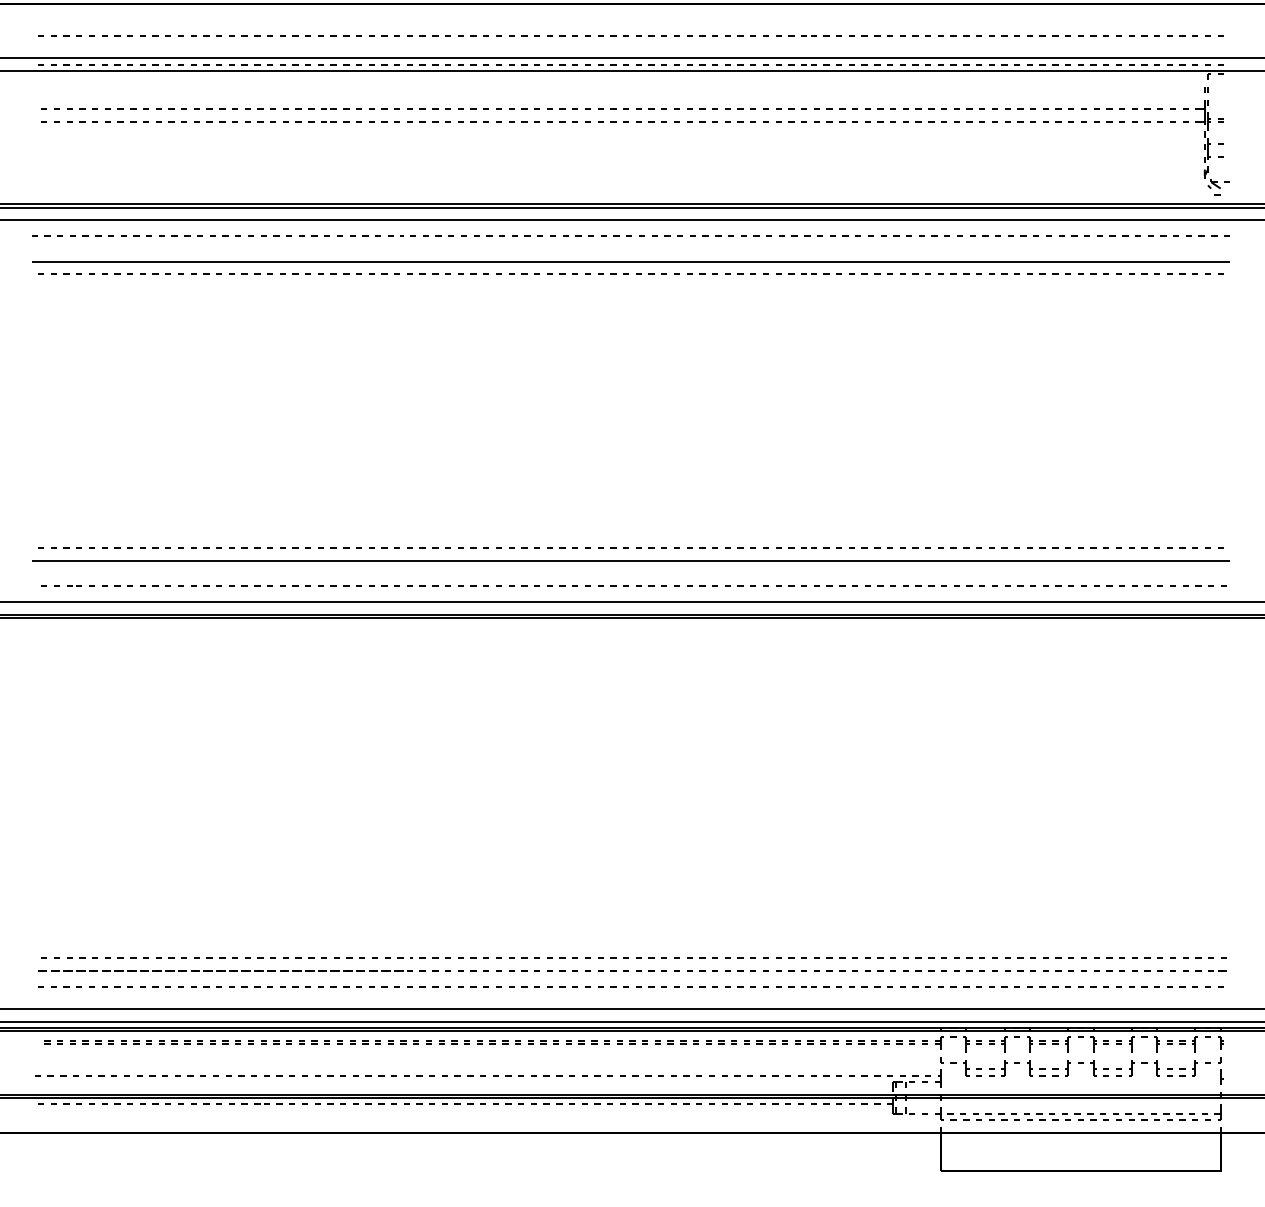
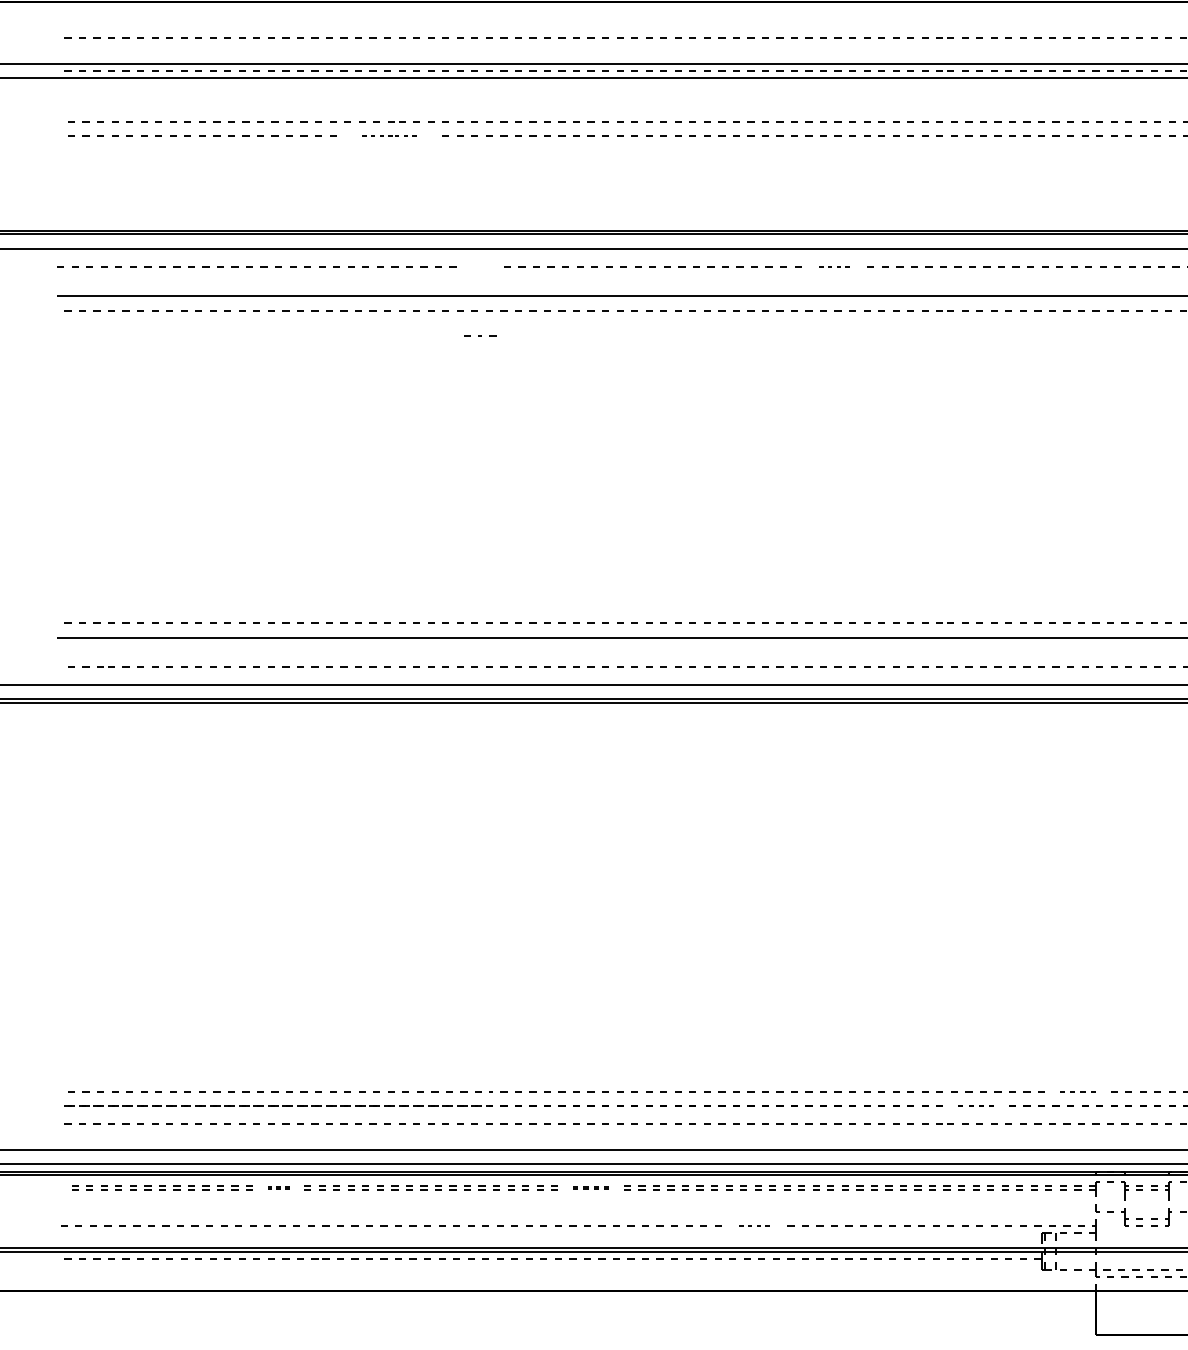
part: (322, 121) -> (389, 135), size x0.6
part: (401, 235) -> (479, 334), moved
part: (711, 235) -> (833, 266), size x0.6
part: (924, 957) -> (1077, 1091), size x0.7
part: (835, 970) -> (975, 1105), size x0.7
part: (225, 1042) -> (278, 1188), size x0.6
part: (498, 1042) -> (590, 1188), size x0.7
part: (641, 1075) -> (753, 1225), size x0.6

